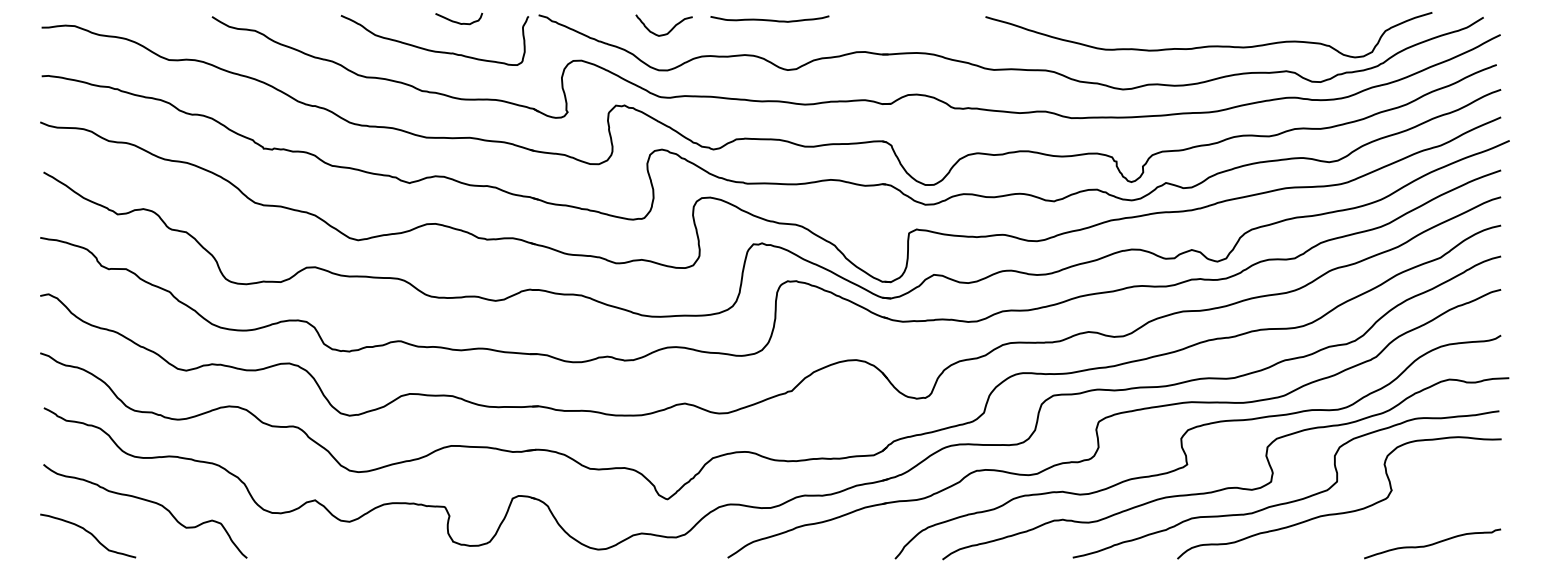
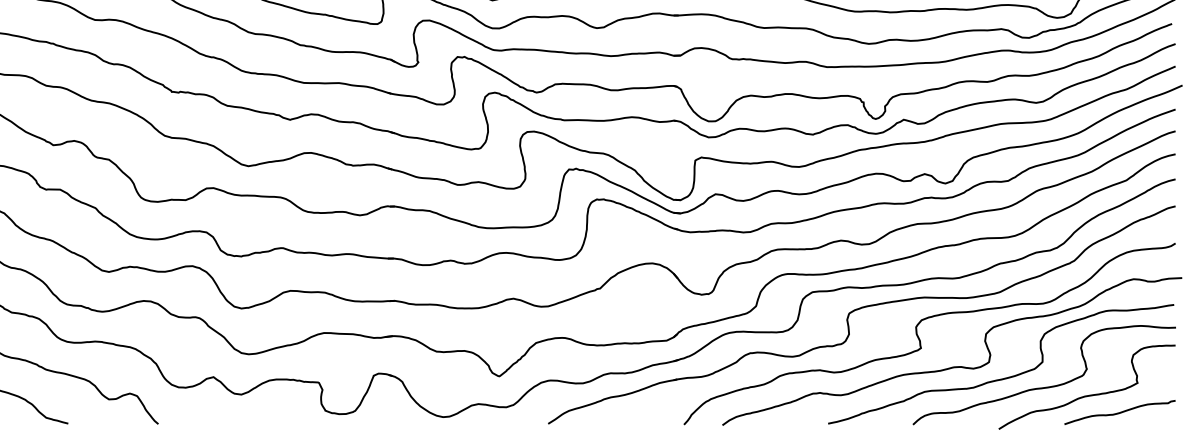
curve: (1392, 522) -> (1087, 395), added

